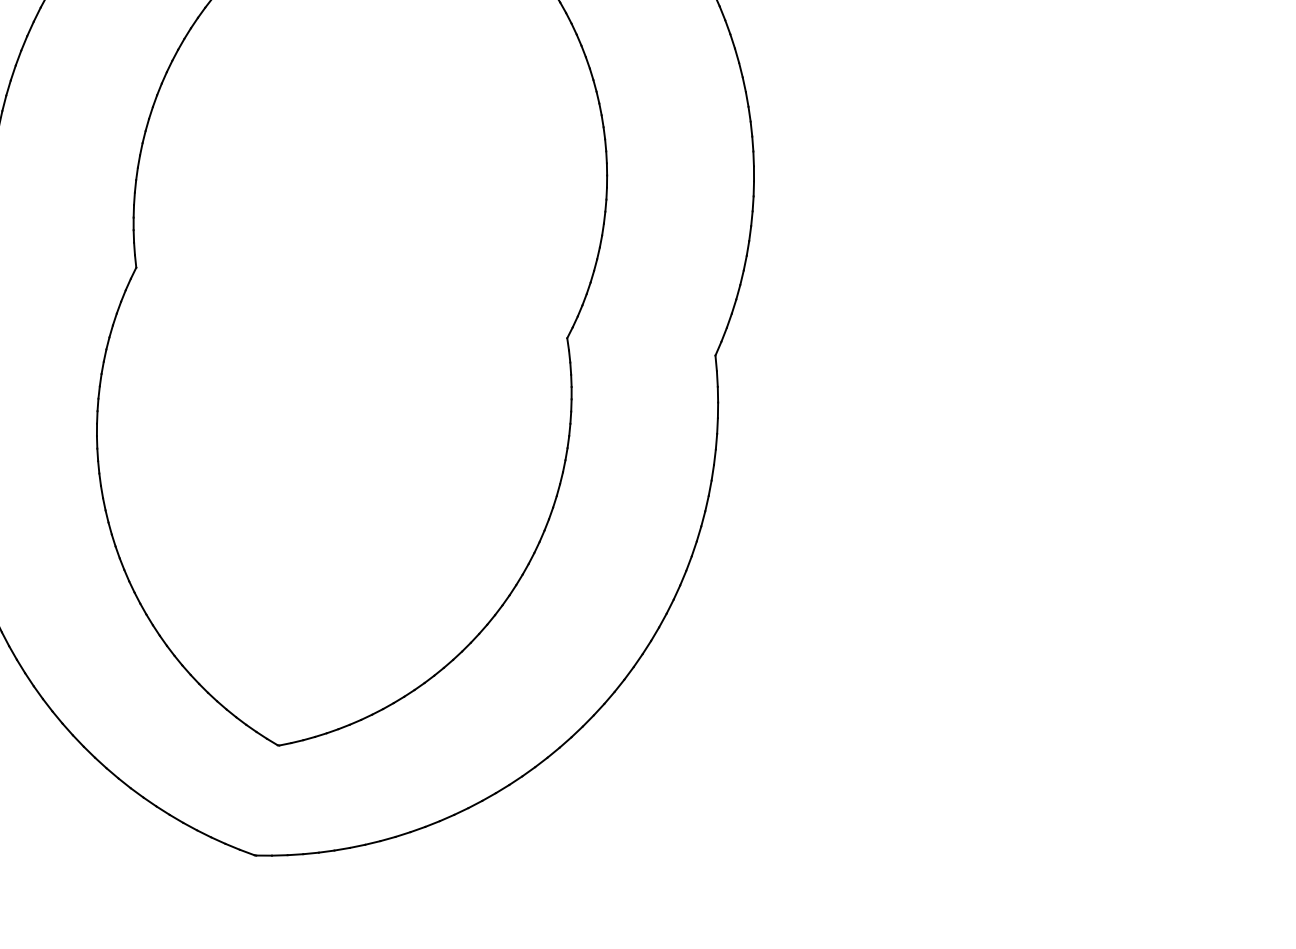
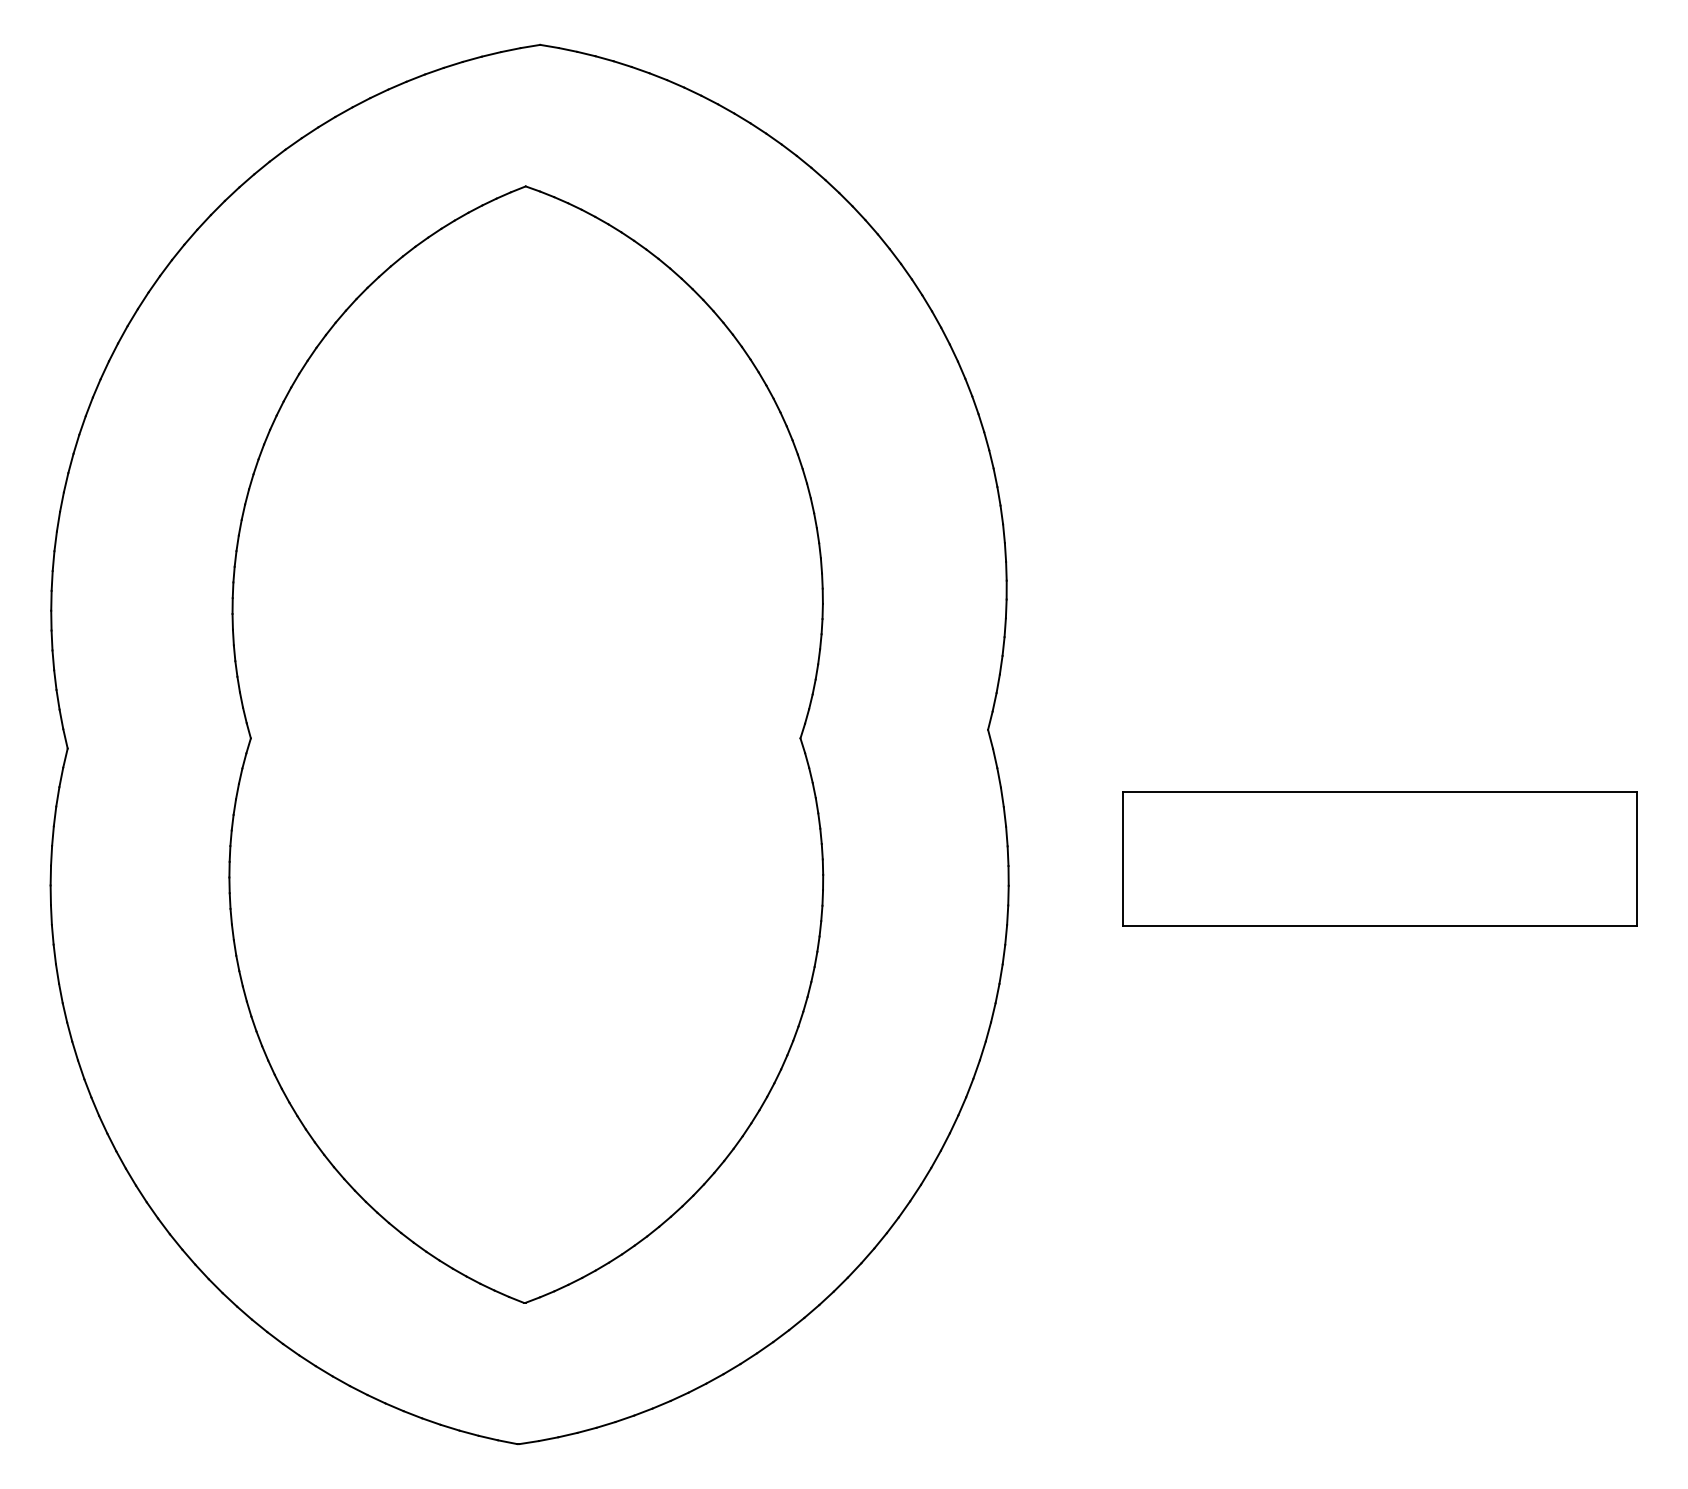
part: (1005, 506) -> (1379, 858), added

